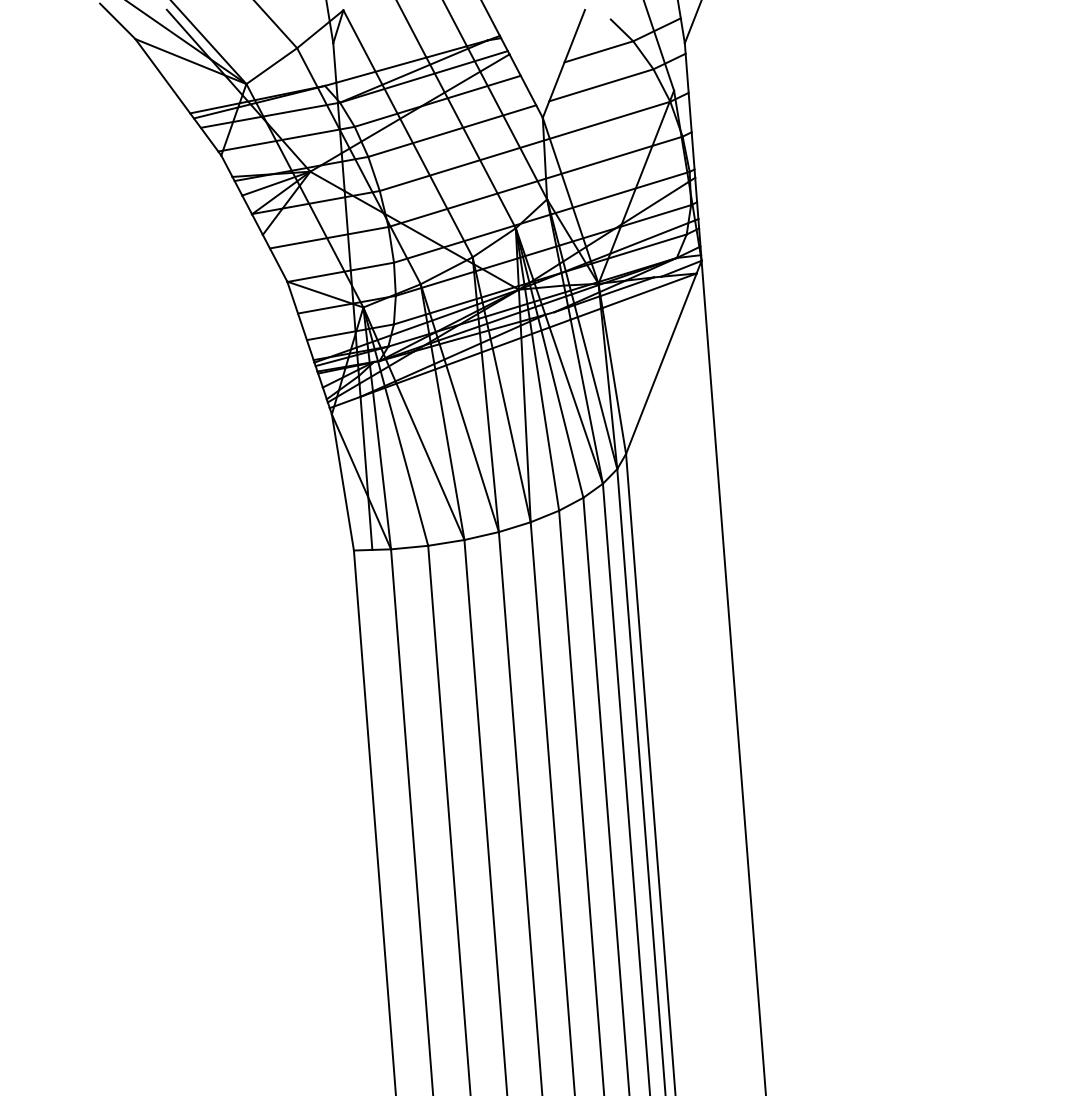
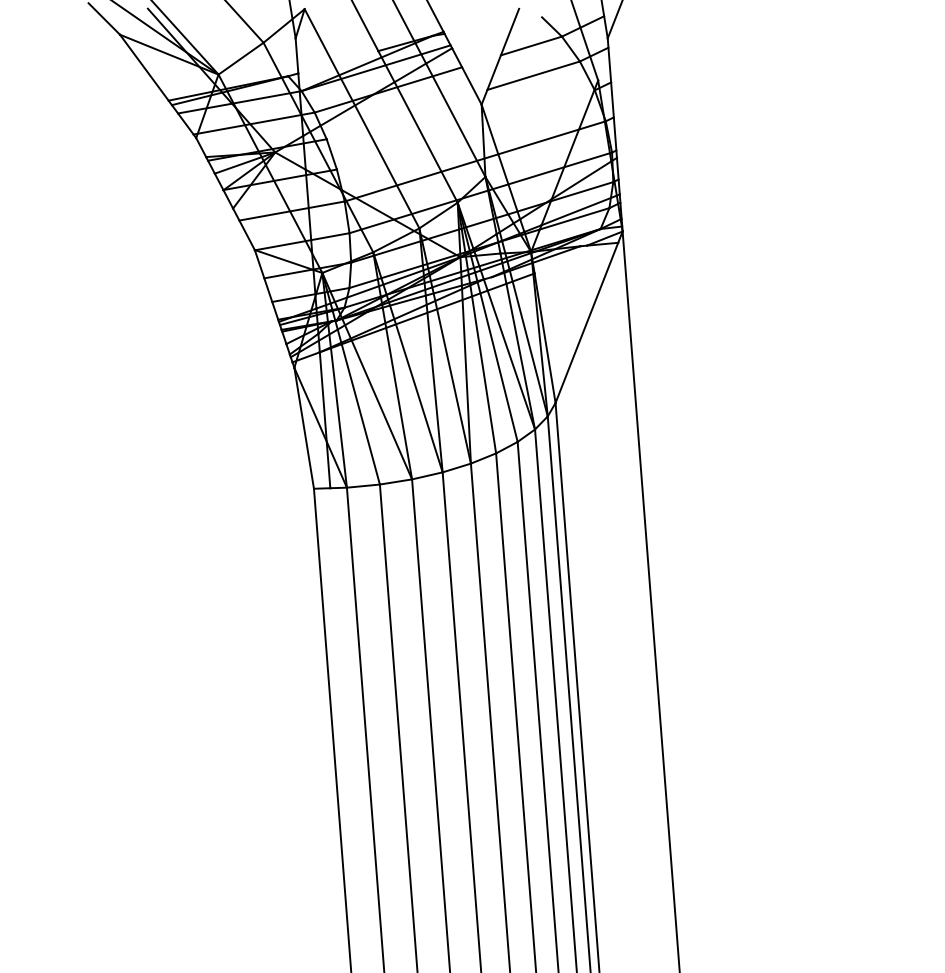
line: (381, 69) -> (338, 61), removed
line: (452, 130) -> (401, 115), removed
line: (524, 146) -> (465, 130), removed
line: (649, 290) -> (576, 257), removed

